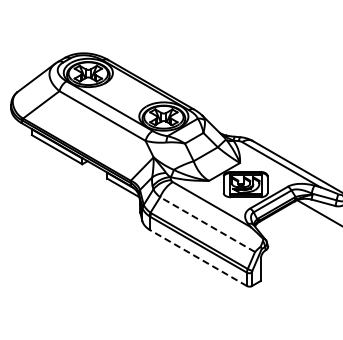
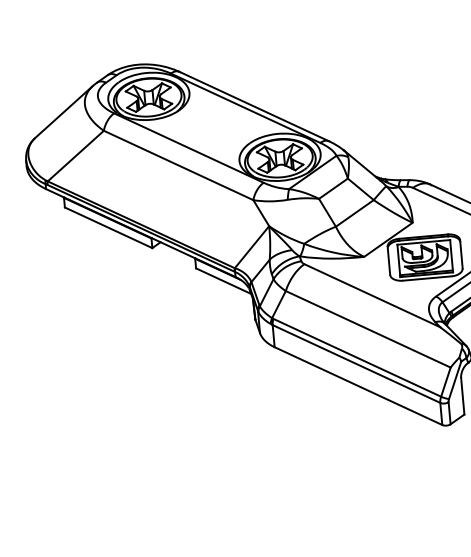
line: (207, 224) -> (368, 329), dashed -> solid
line: (198, 258) -> (358, 386), dashed -> solid

